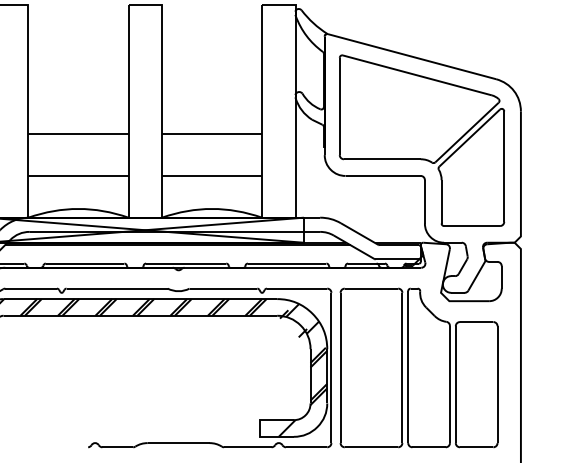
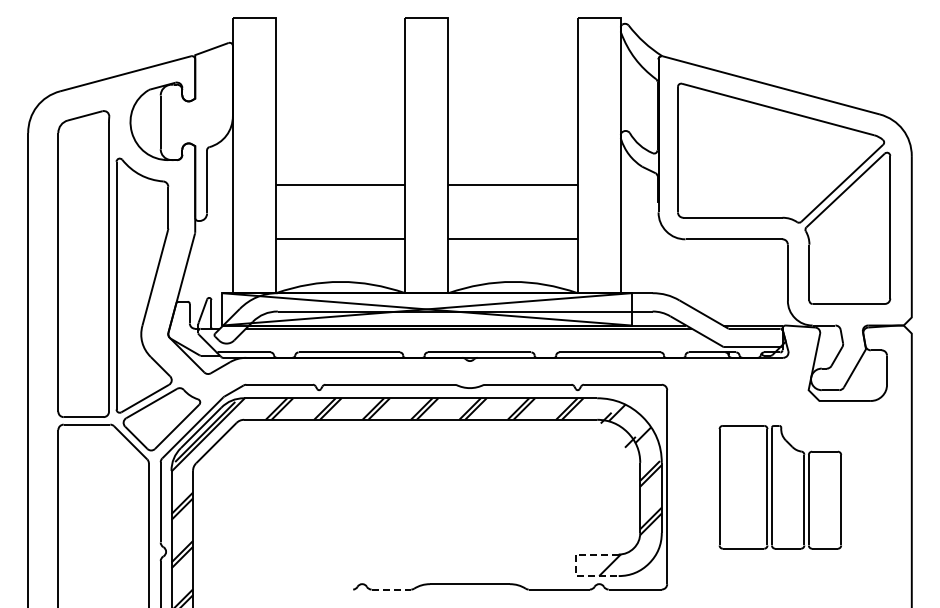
part: (419, 368) -> (780, 487), size x0.6
line: (260, 428) -> (575, 565), solid -> dashed
line: (117, 447) -> (391, 589), solid -> dashed

